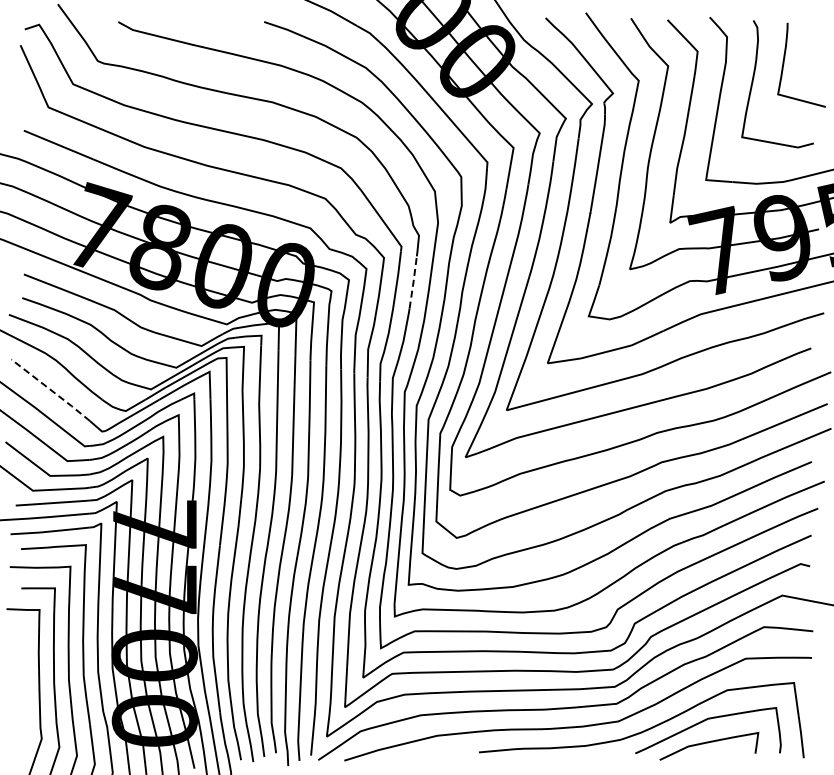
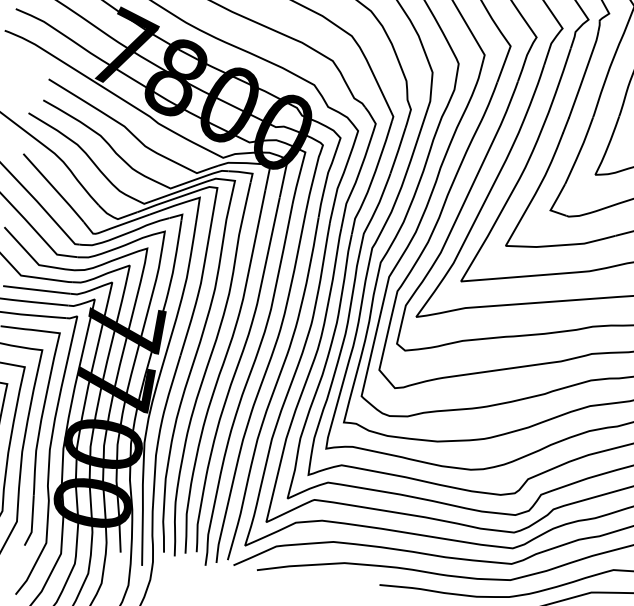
line: (413, 282) -> (398, 150), dashed -> solid
line: (51, 390) -> (54, 188), dashed -> solid

